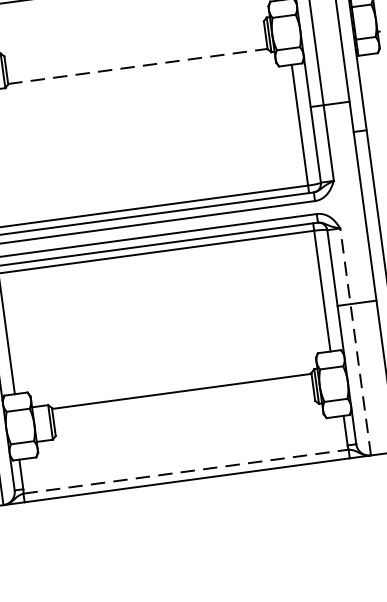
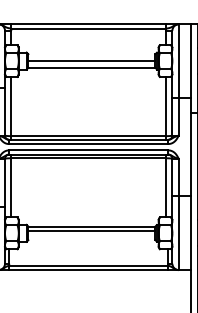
line: (135, 53) -> (91, 61), added
line: (137, 66) -> (91, 67), dashed -> solid
line: (355, 342) -> (178, 214), dashed -> solid
line: (182, 400) -> (91, 231), added
line: (185, 470) -> (88, 265), dashed -> solid

